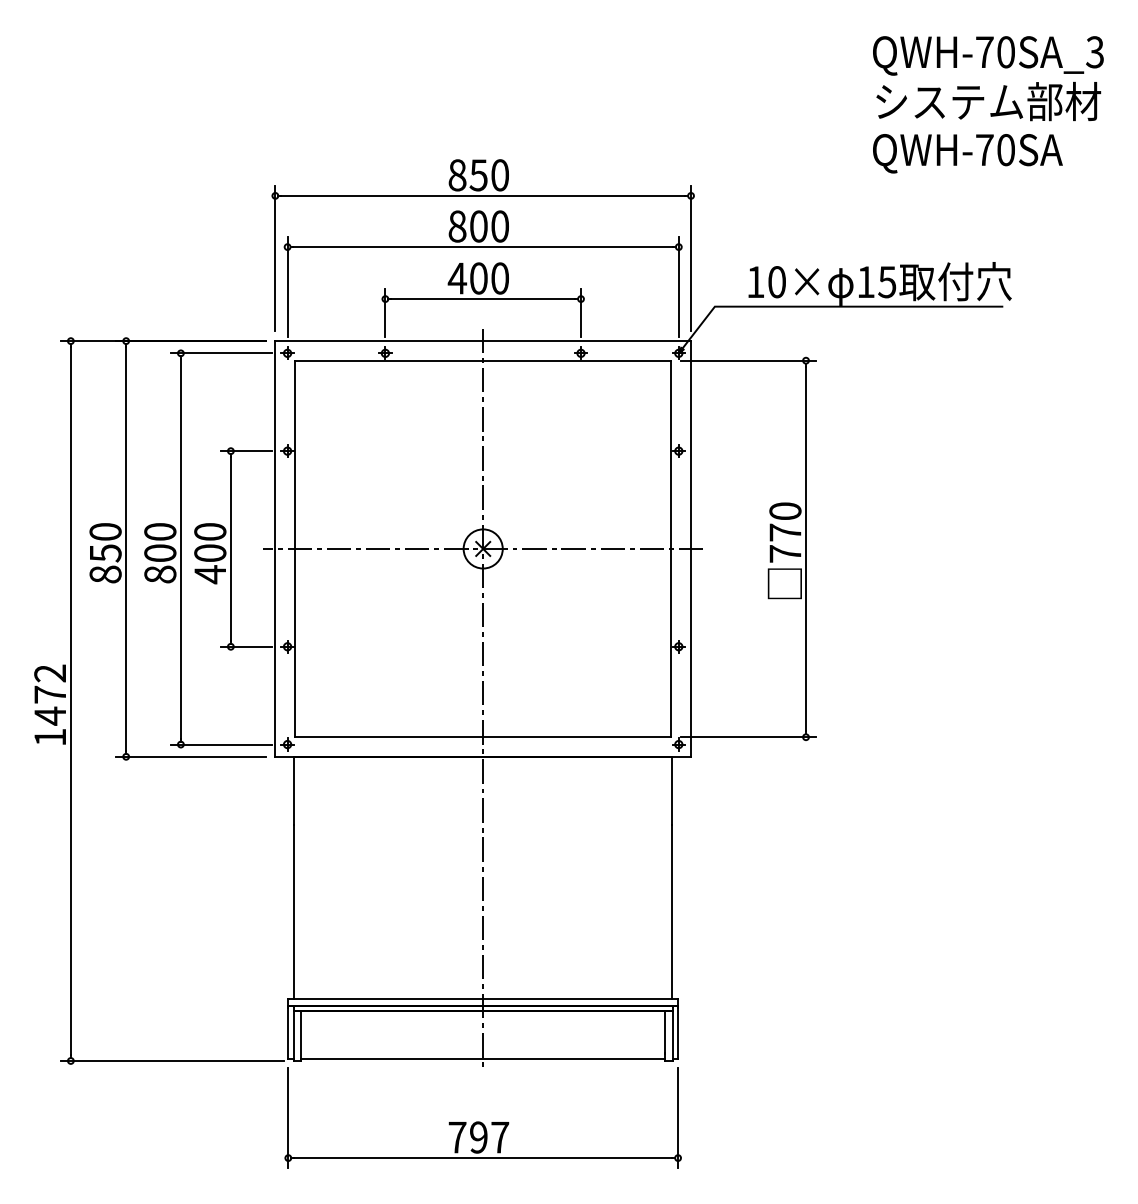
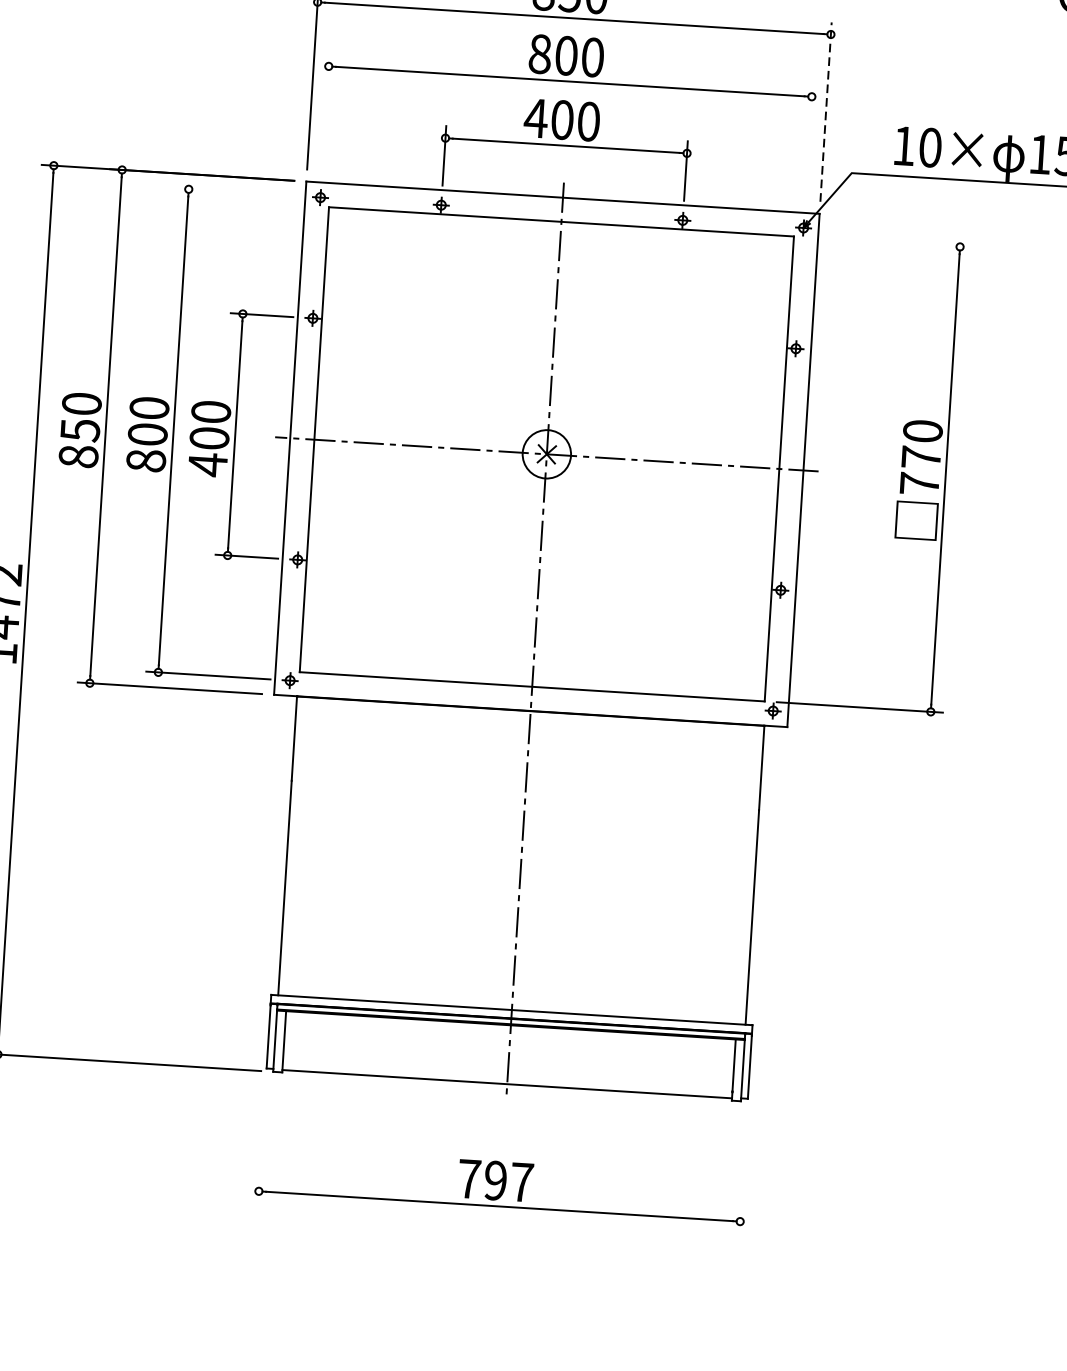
line: (691, 258) -> (826, 111), solid -> dashed
line: (287, 287) -> (325, 116), removed
line: (678, 287) -> (808, 146), removed
line: (221, 353) -> (238, 192), removed
line: (748, 360) -> (889, 242), removed
line: (288, 1117) -> (262, 1141), removed
line: (678, 1117) -> (743, 1171), removed

